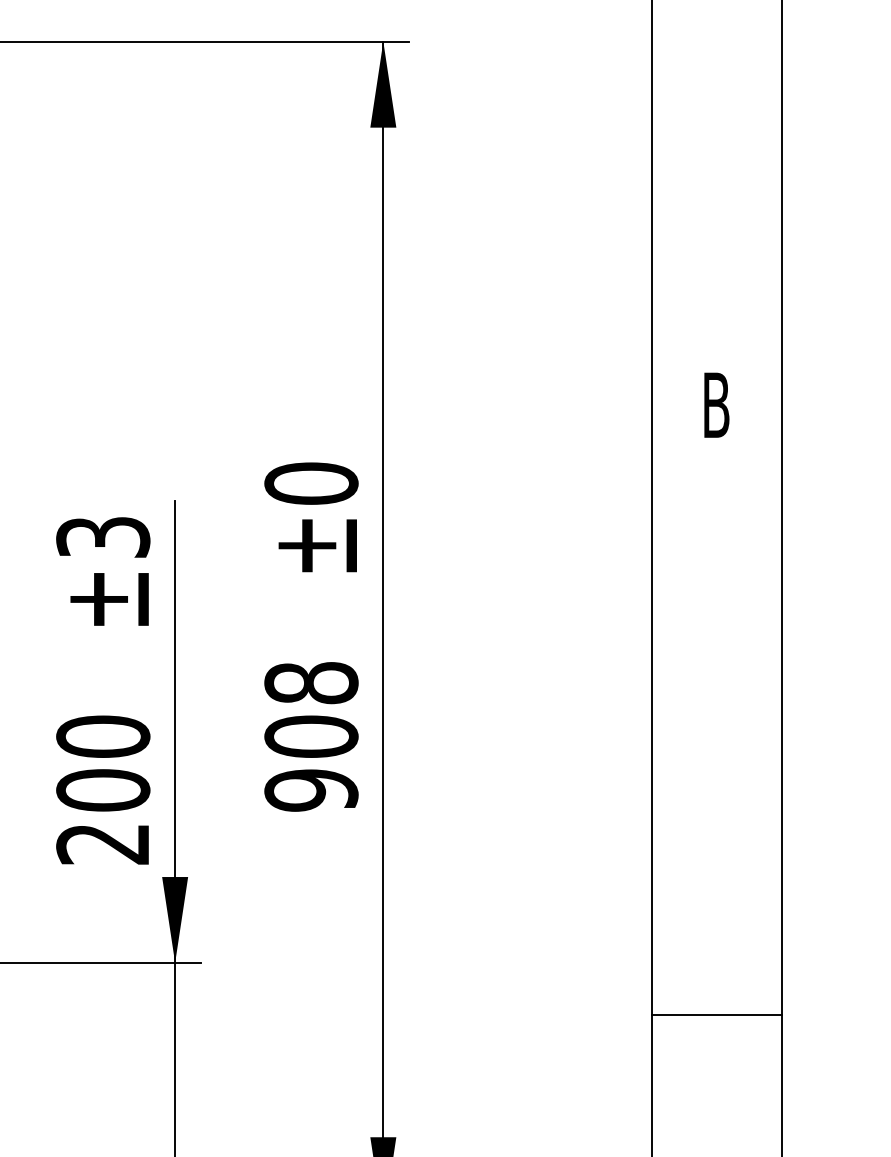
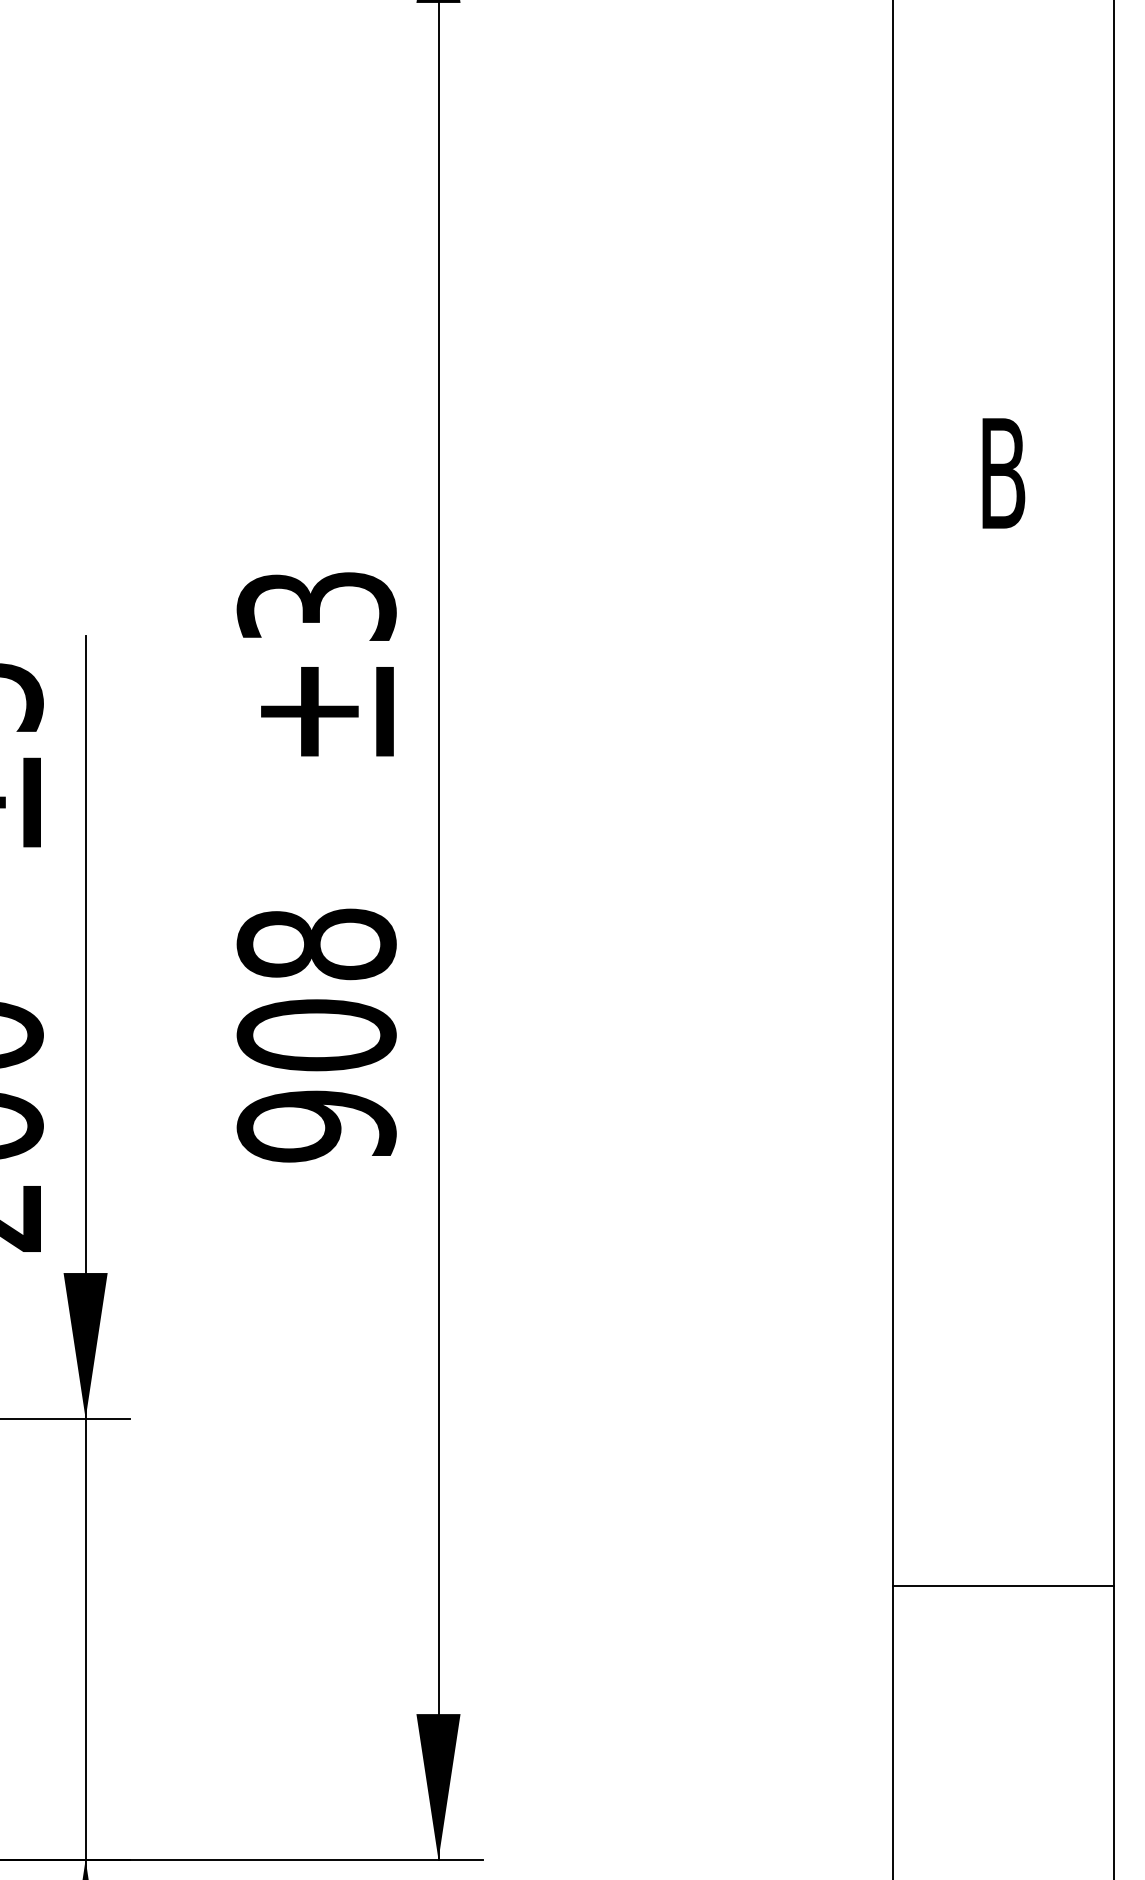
text: (311, 483) -> (316, 606), ±0 -> ±3
line: (716, 1014) -> (1003, 1585), moved

